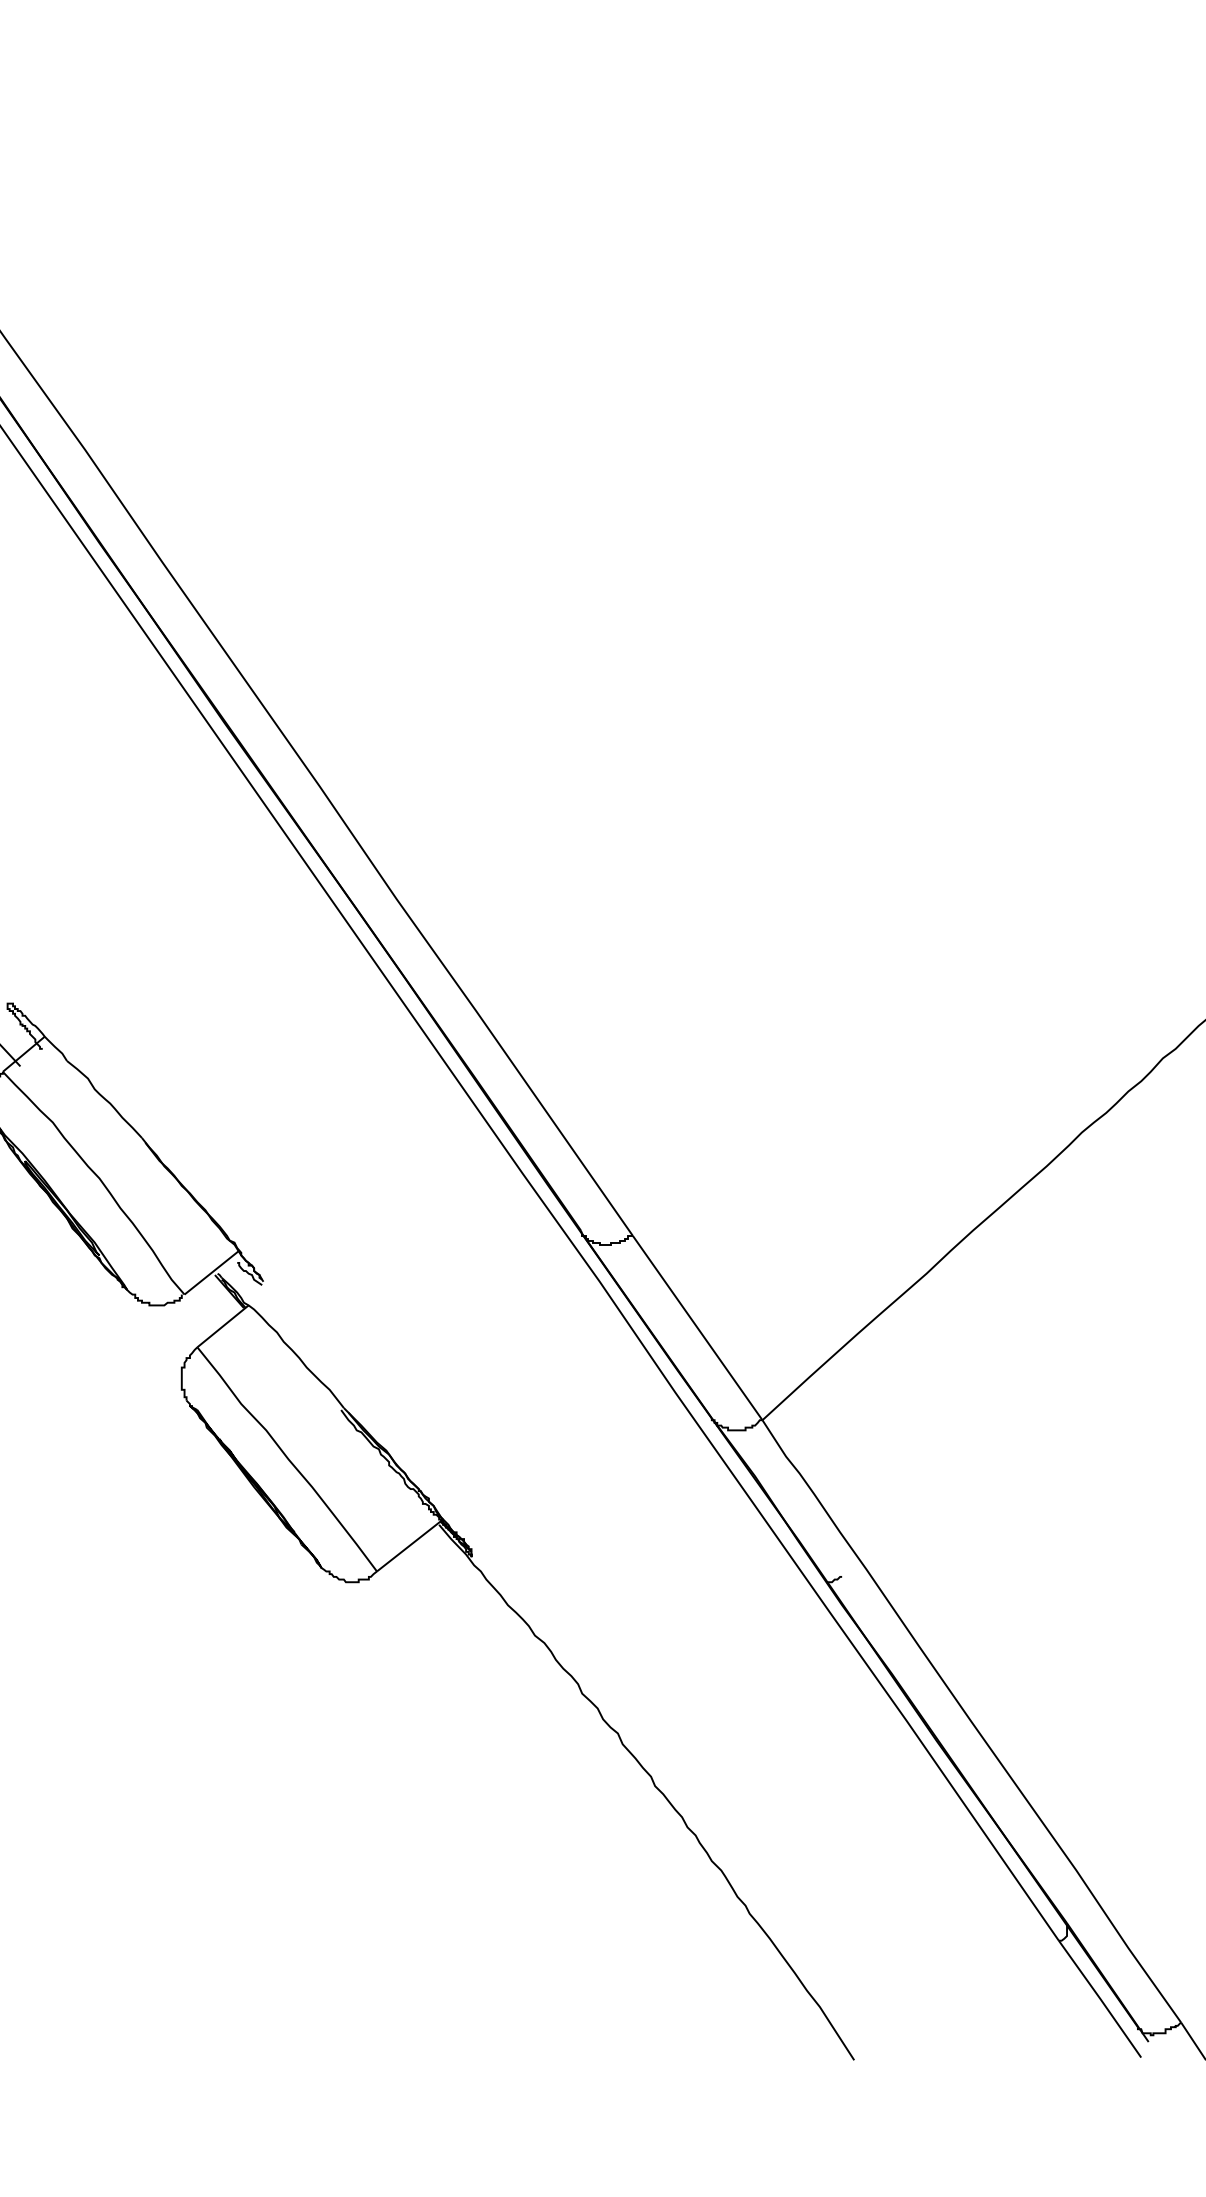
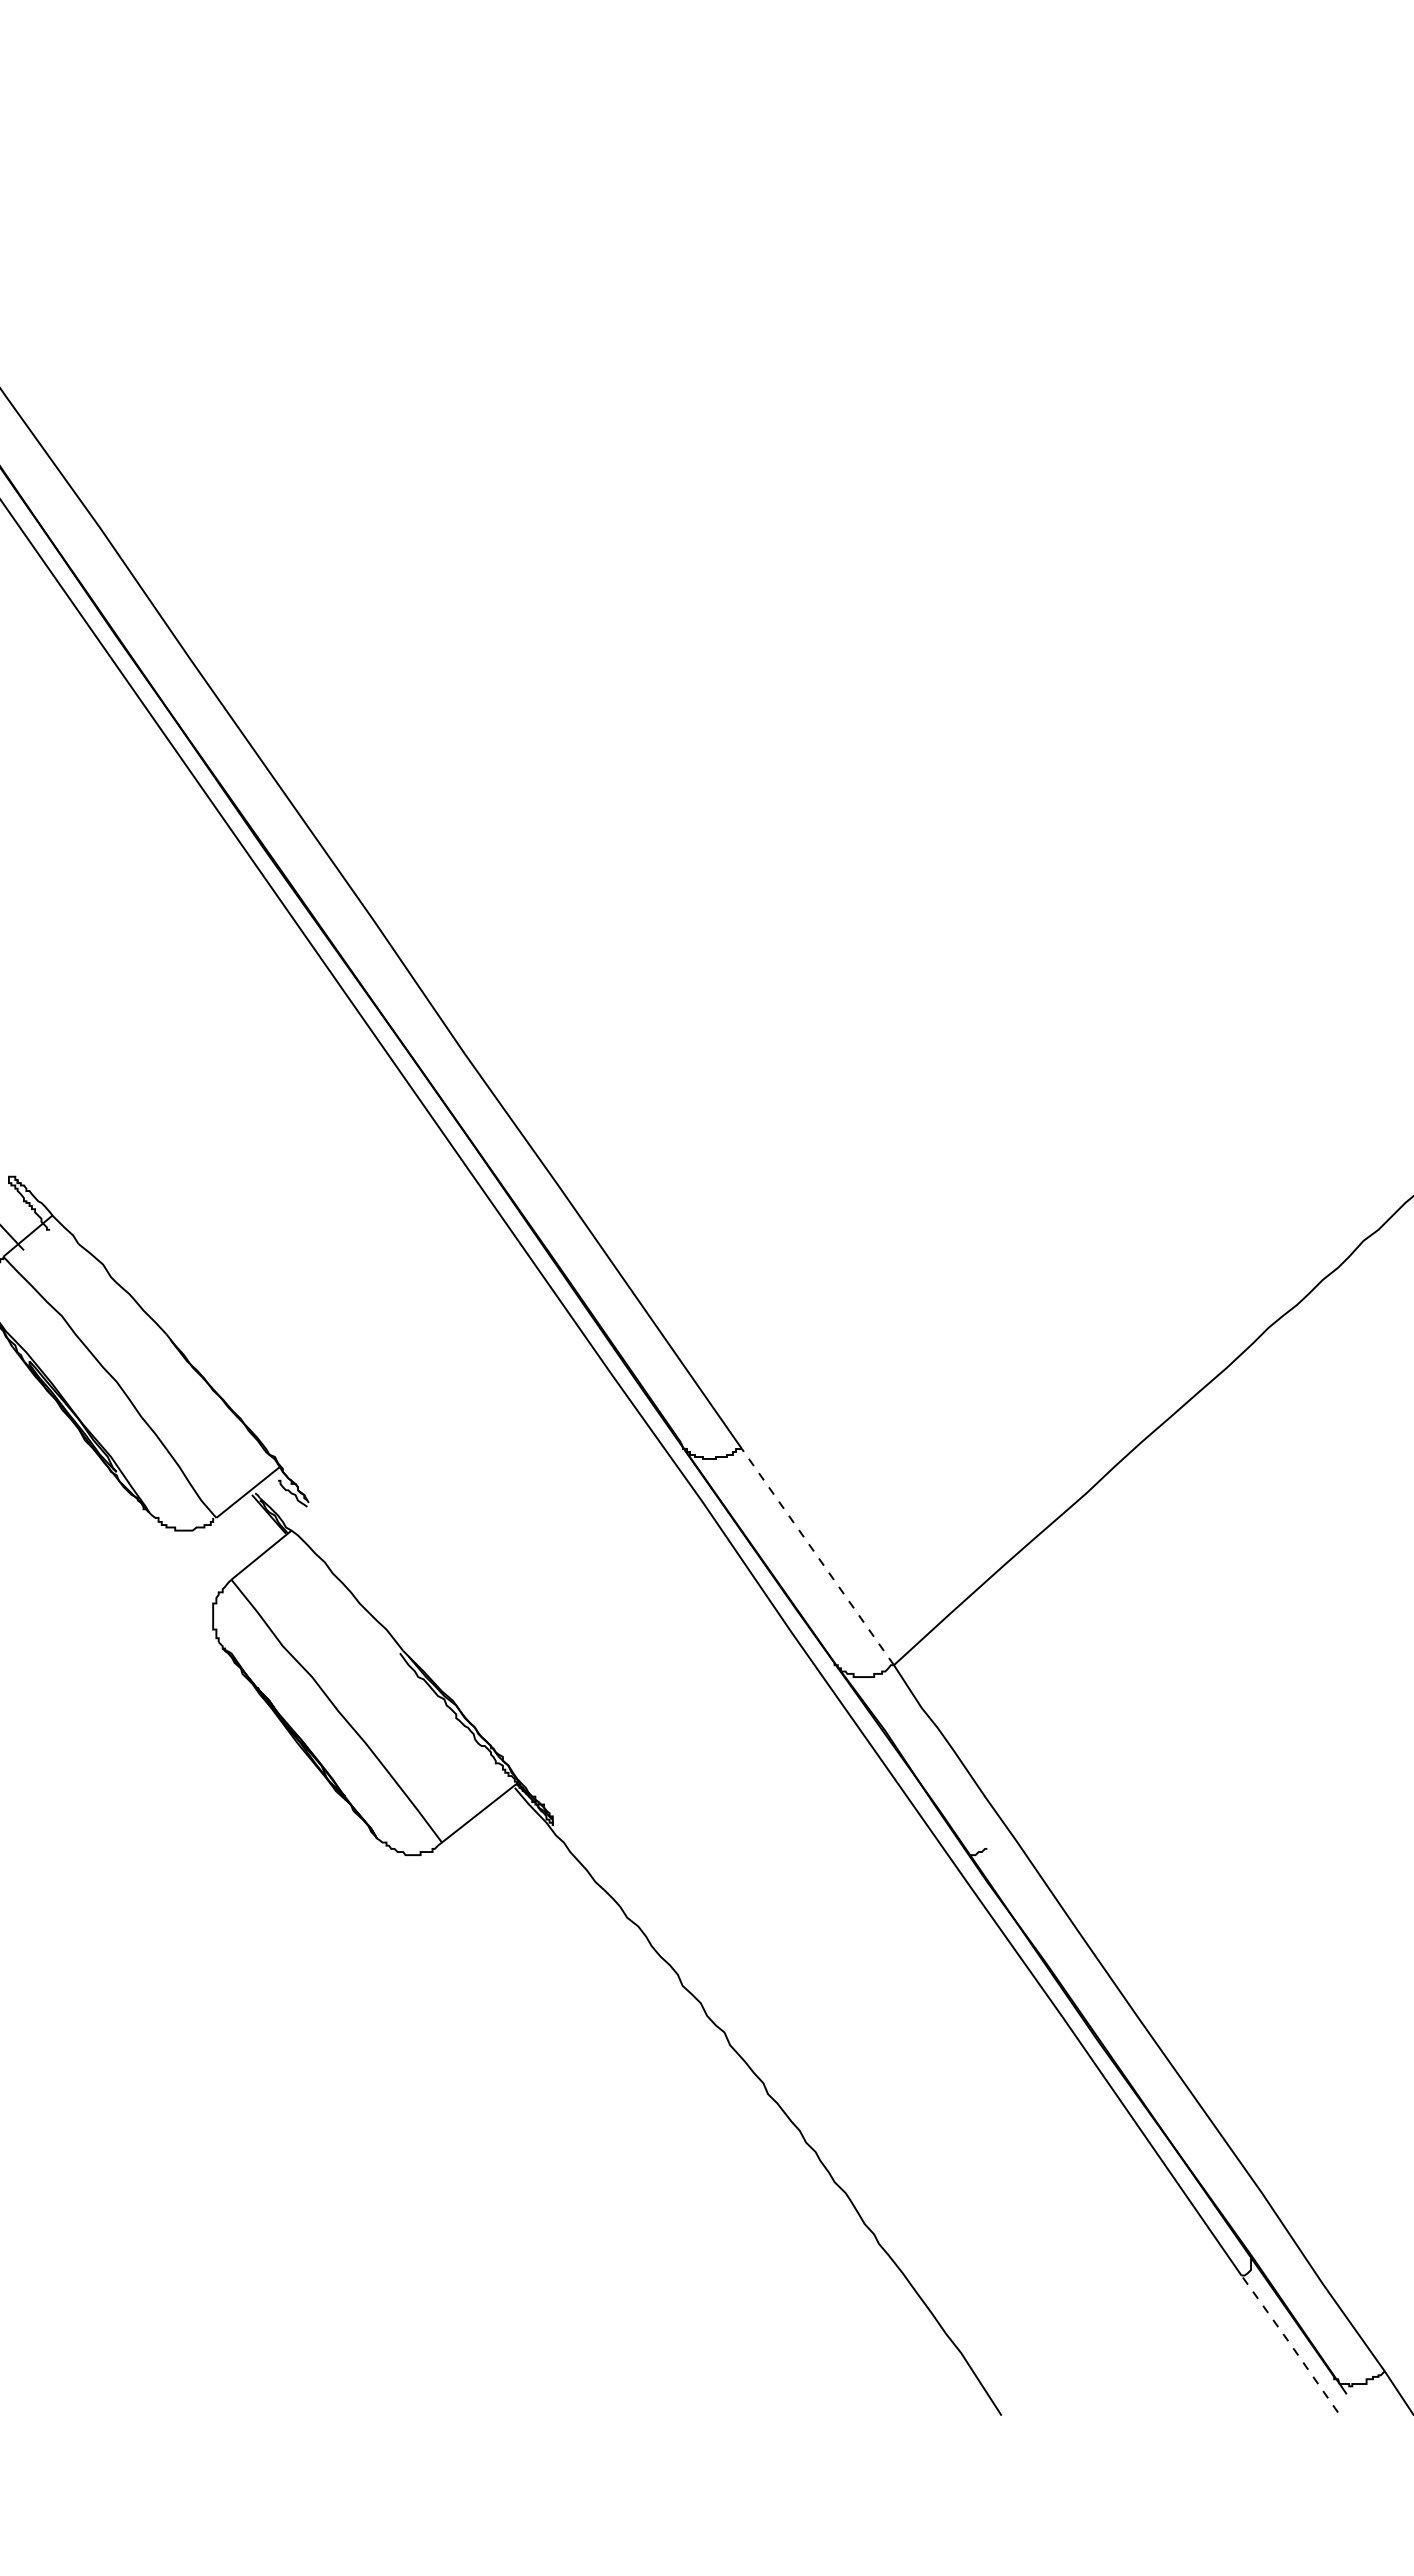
line: (697, 1327) -> (817, 1556), solid -> dashed
line: (1100, 1999) -> (1290, 2344), solid -> dashed

